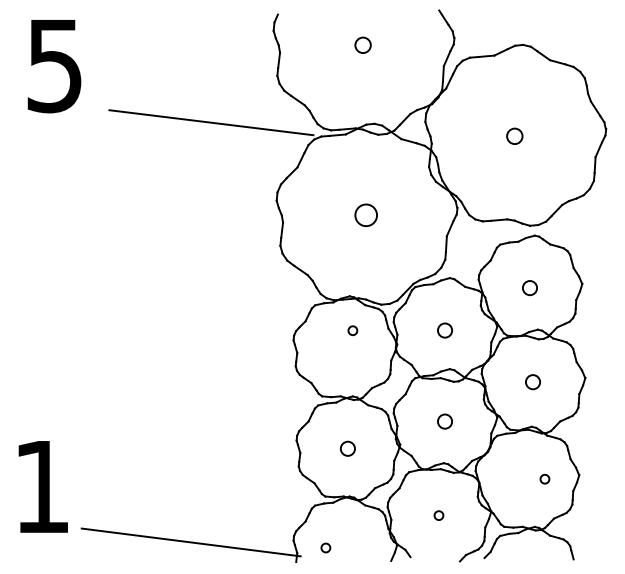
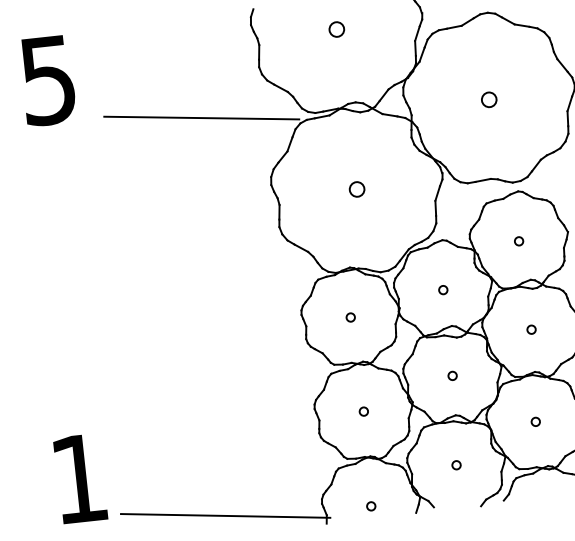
circle: (365, 214) -> (356, 188), size x0.71
circle: (529, 287) -> (518, 240), size x0.62
circle: (352, 330) -> (350, 317), moved
circle: (444, 330) -> (442, 290), size x0.62
circle: (532, 381) -> (531, 329), size x0.62
circle: (444, 421) -> (452, 375), size x0.62
circle: (347, 448) -> (363, 411), size x0.62
circle: (544, 478) -> (535, 421), moved
circle: (325, 547) -> (370, 505), moved

